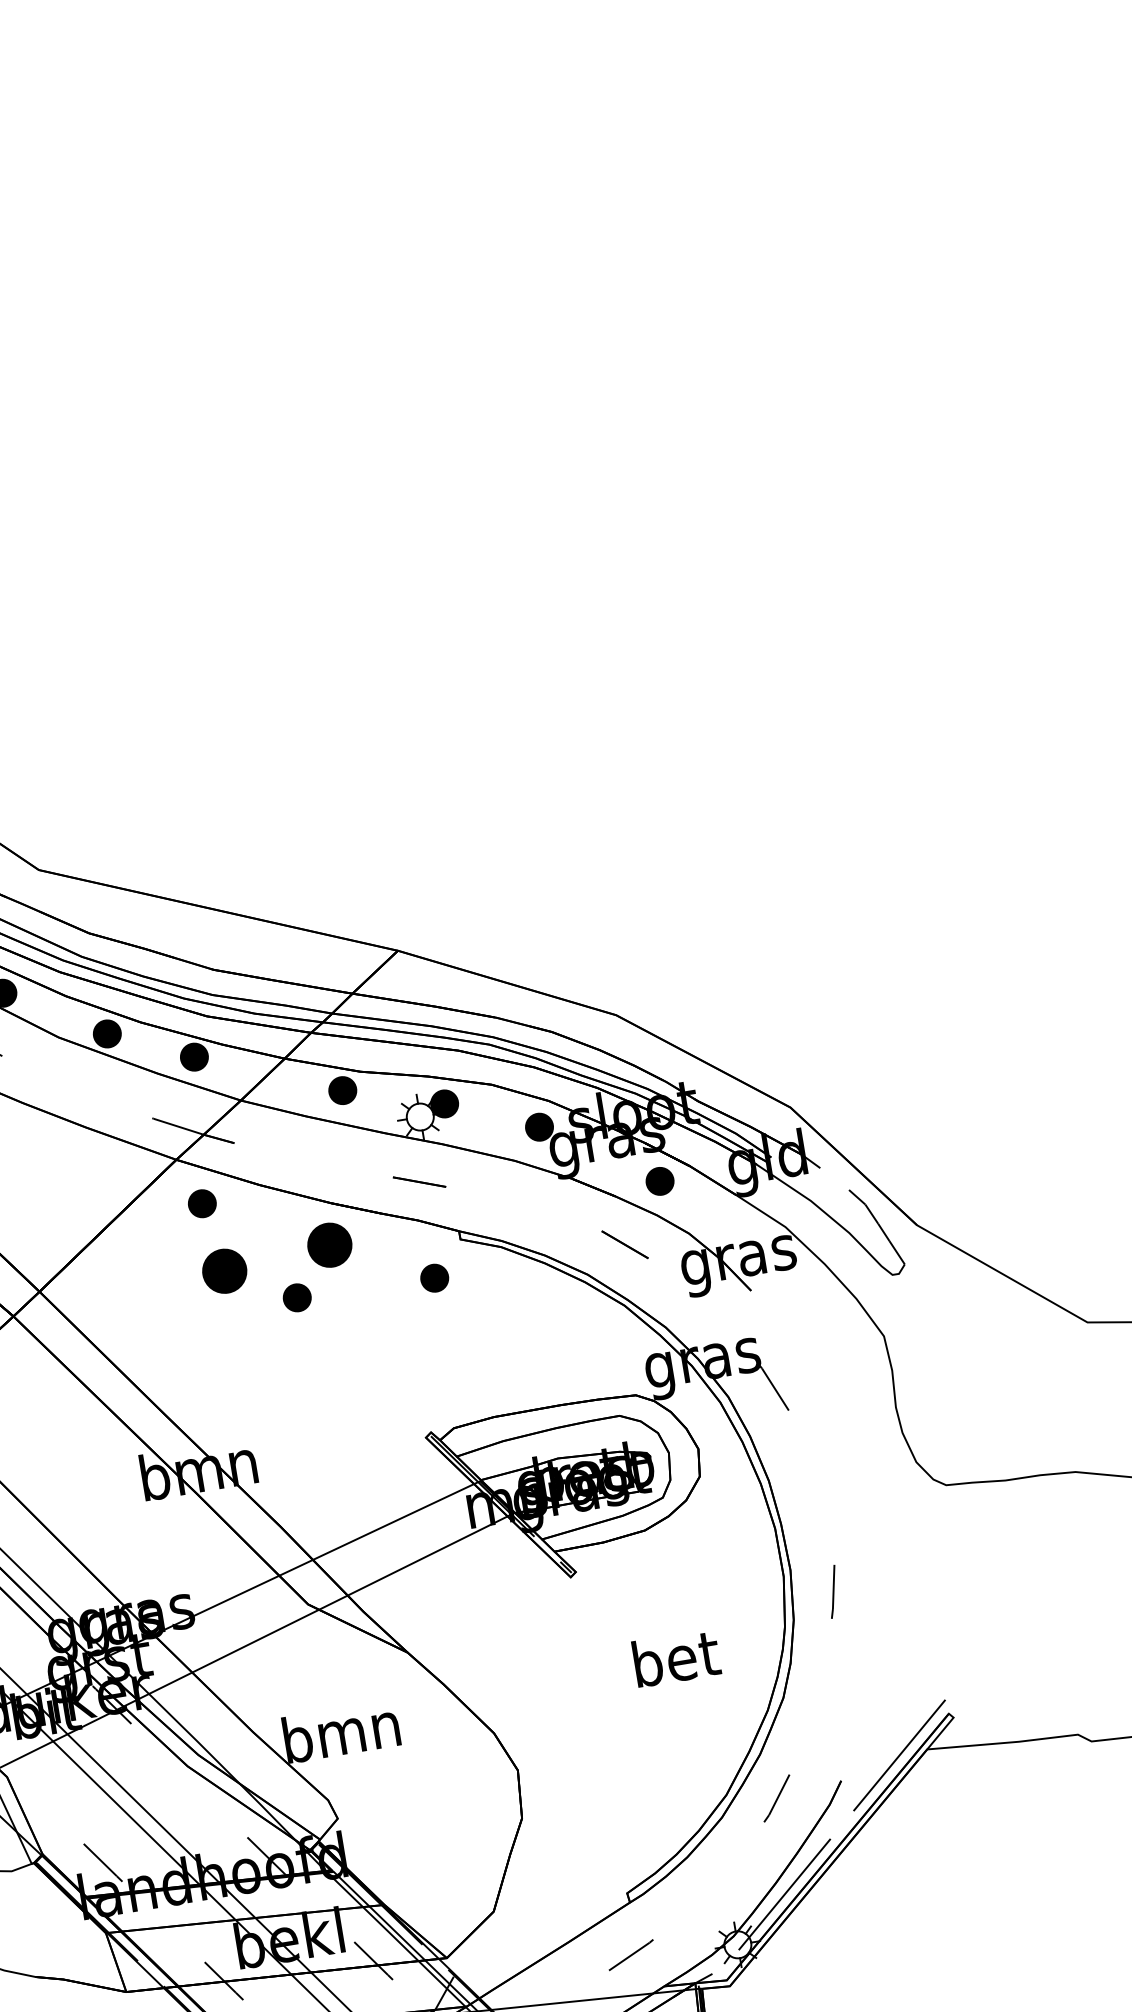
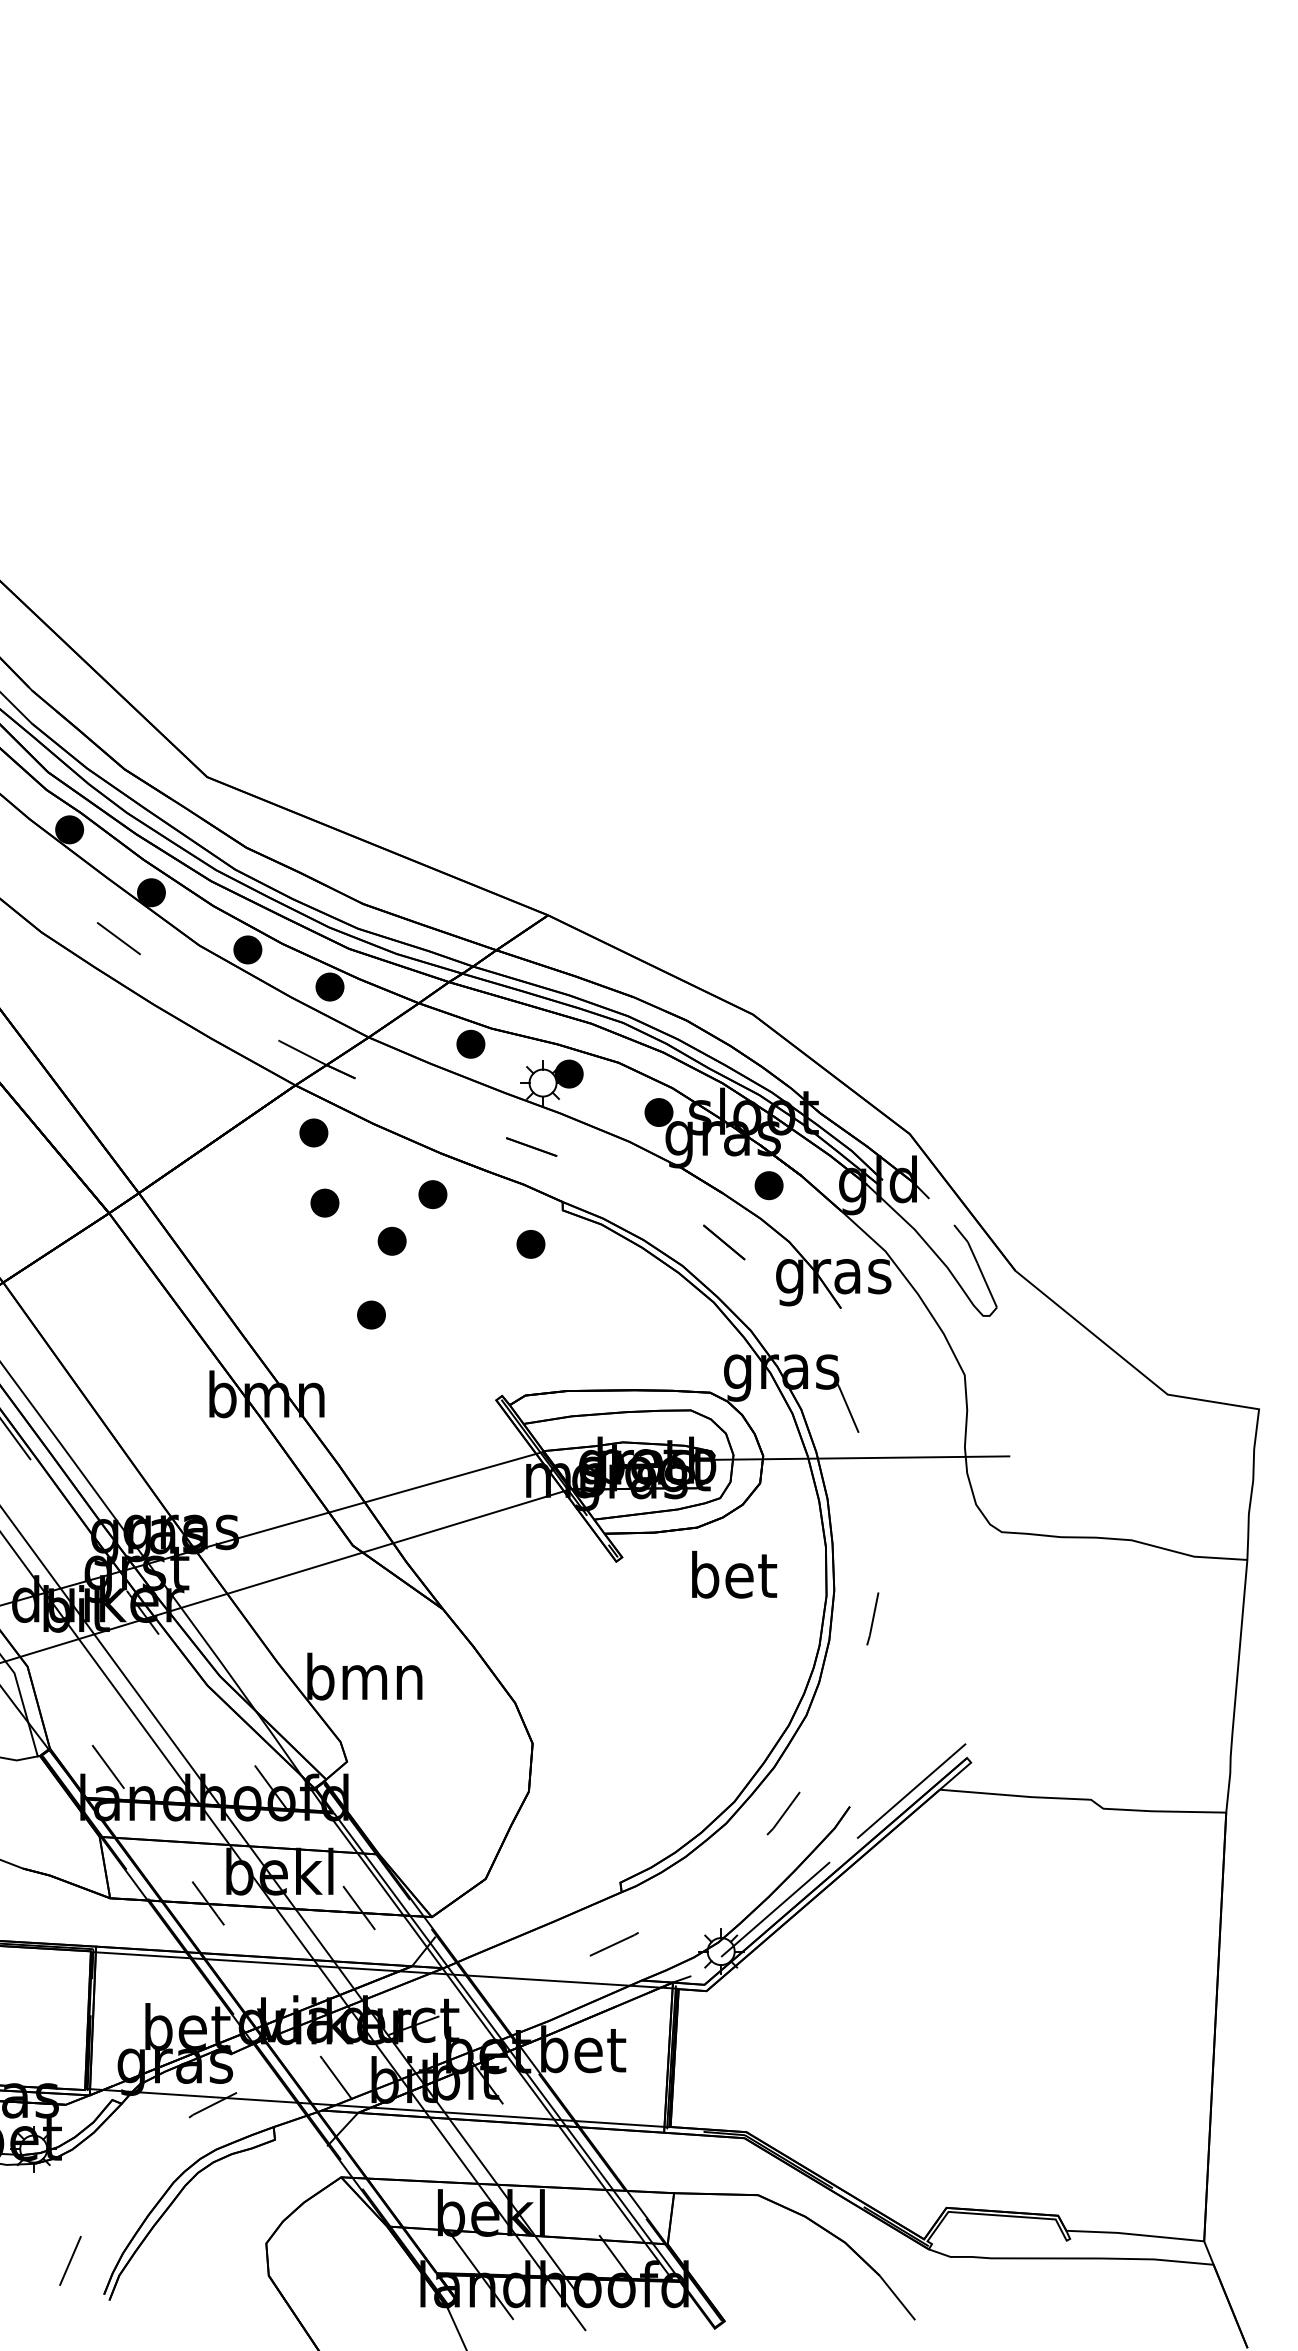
part: (329, 1245) -> (432, 1194), size x0.62
part: (224, 1270) -> (324, 1202), size x0.62
part: (288, 1373) -> (371, 1314), added
line: (795, 1434) -> (861, 1457), added
text: (676, 1657) -> (734, 1574), moved

